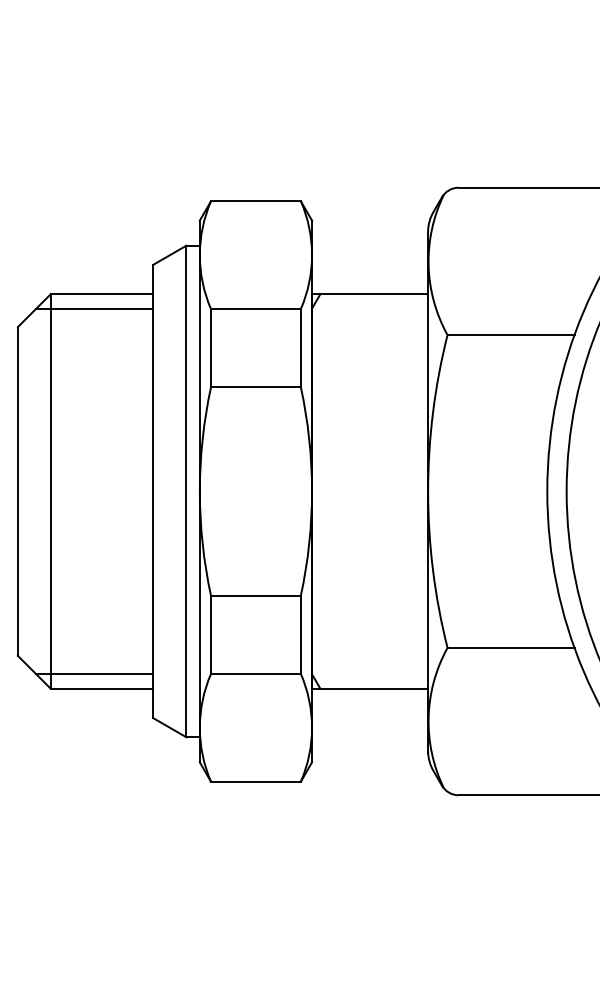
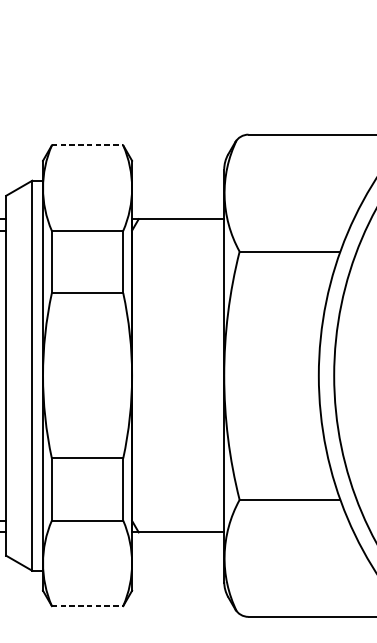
line: (255, 201) -> (87, 145), solid -> dashed
line: (255, 781) -> (87, 605), solid -> dashed

